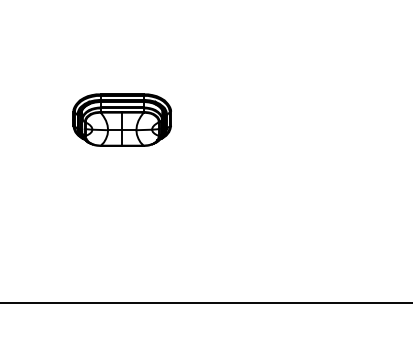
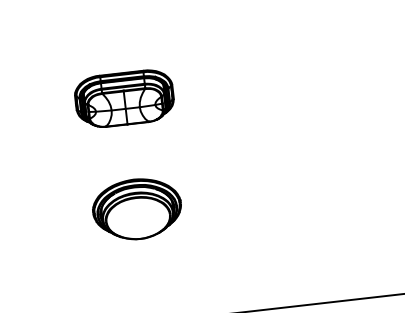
part: (121, 119) -> (123, 98), moved
part: (153, 187) -> (137, 208), added

